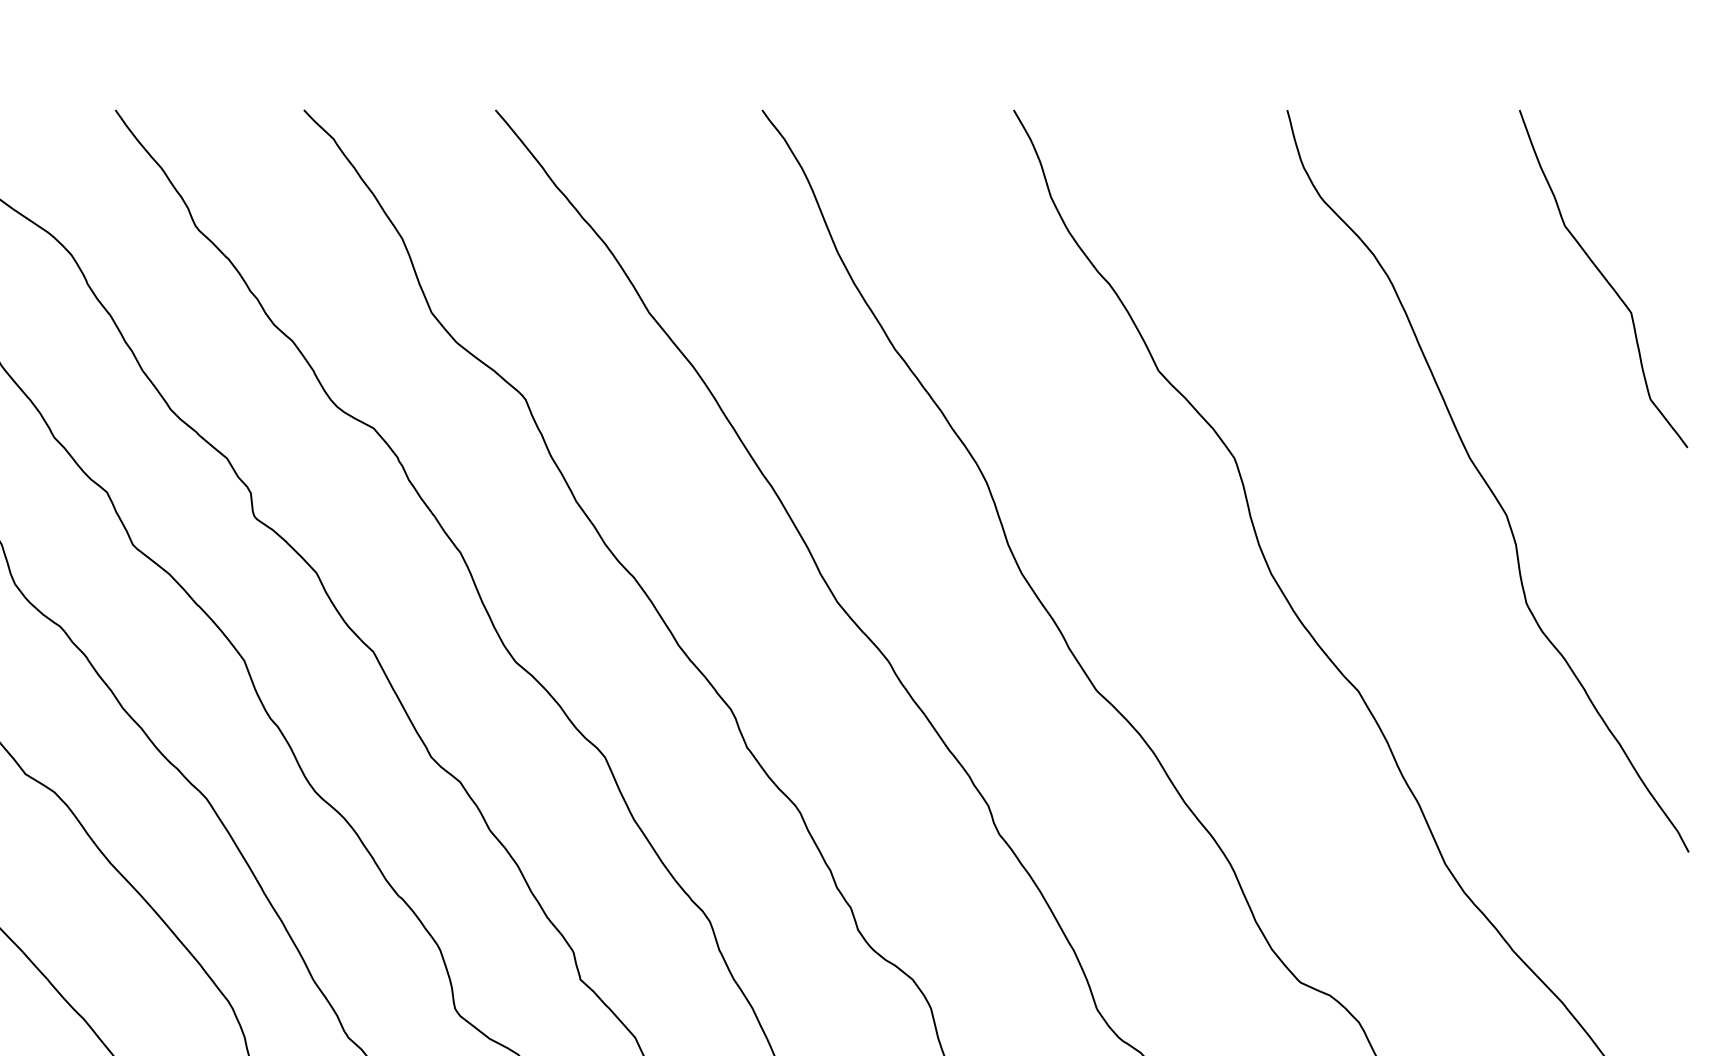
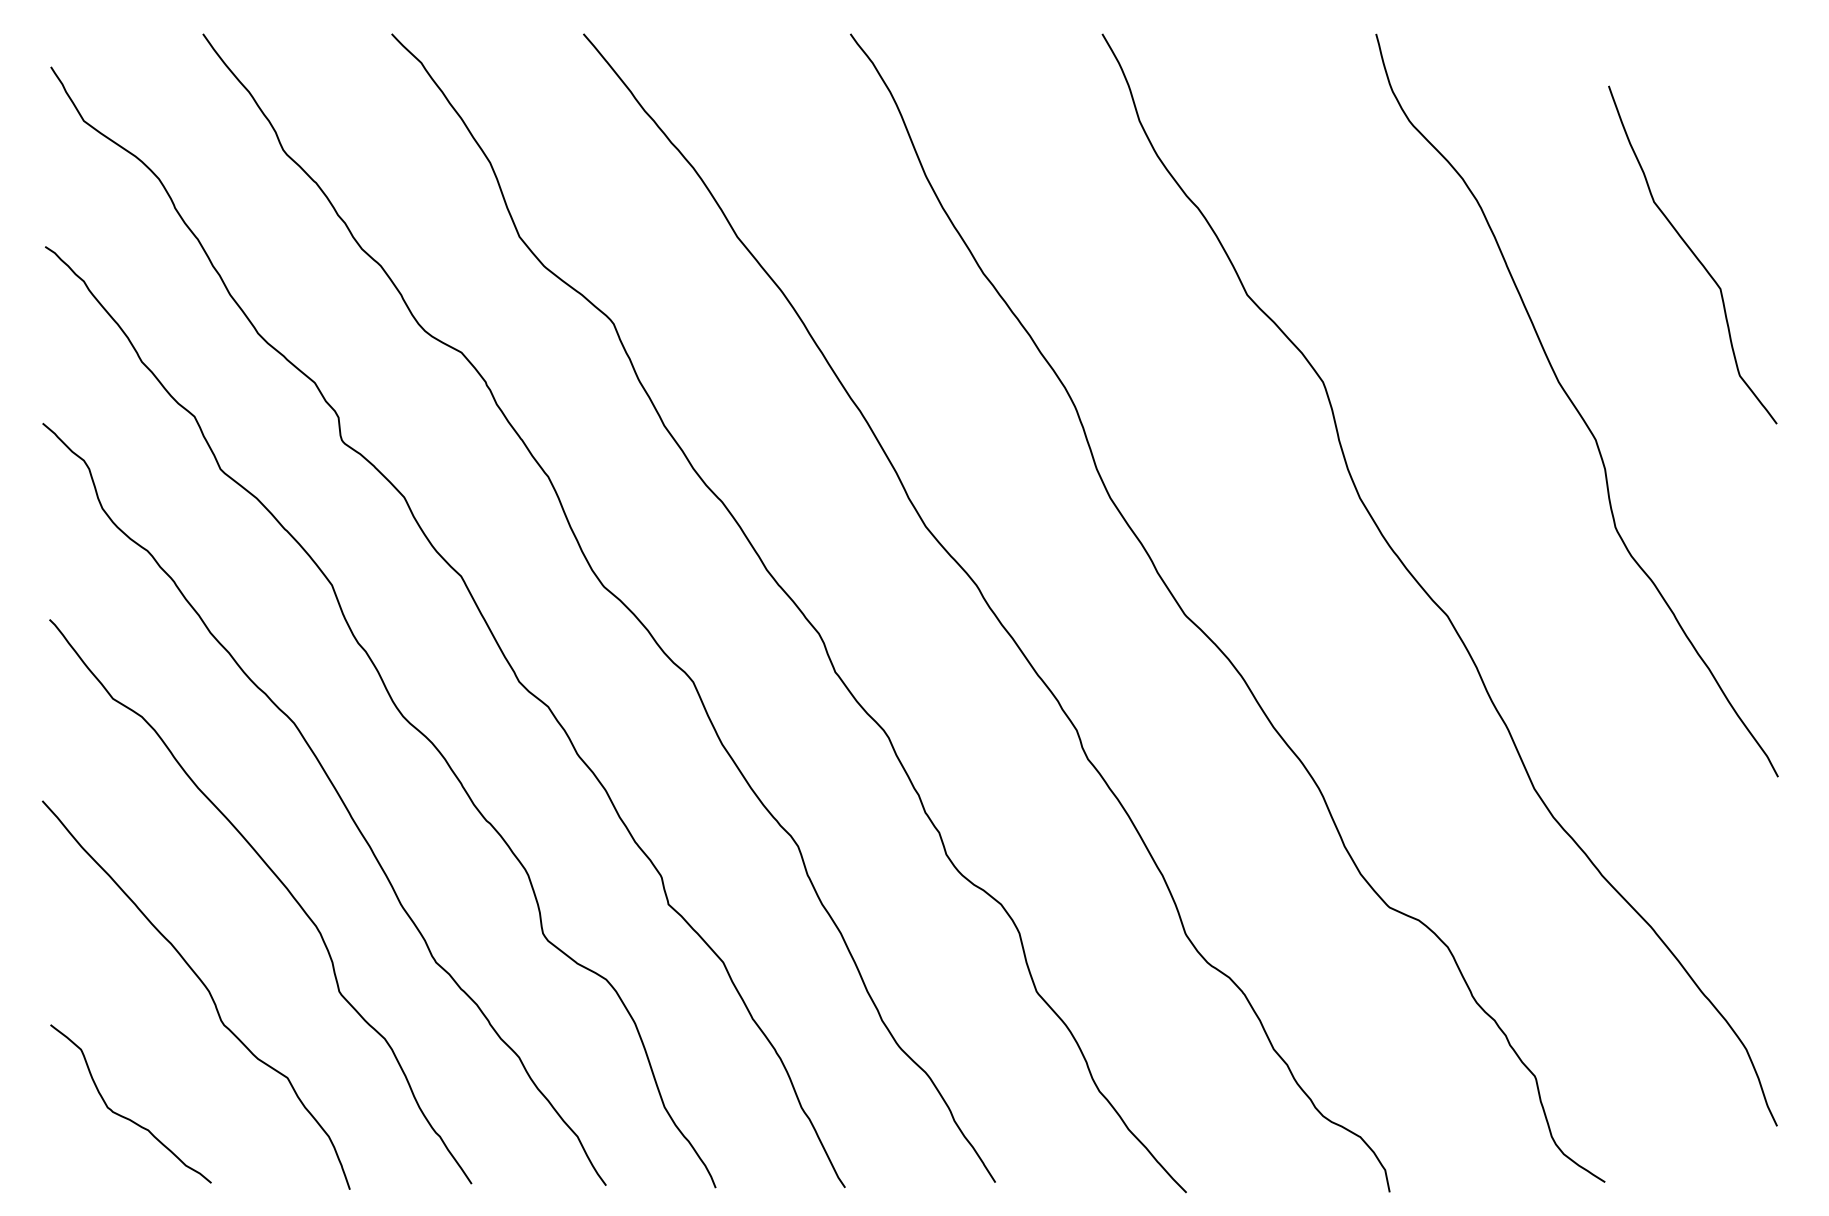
curve: (1603, 277) -> (1692, 253), moved

